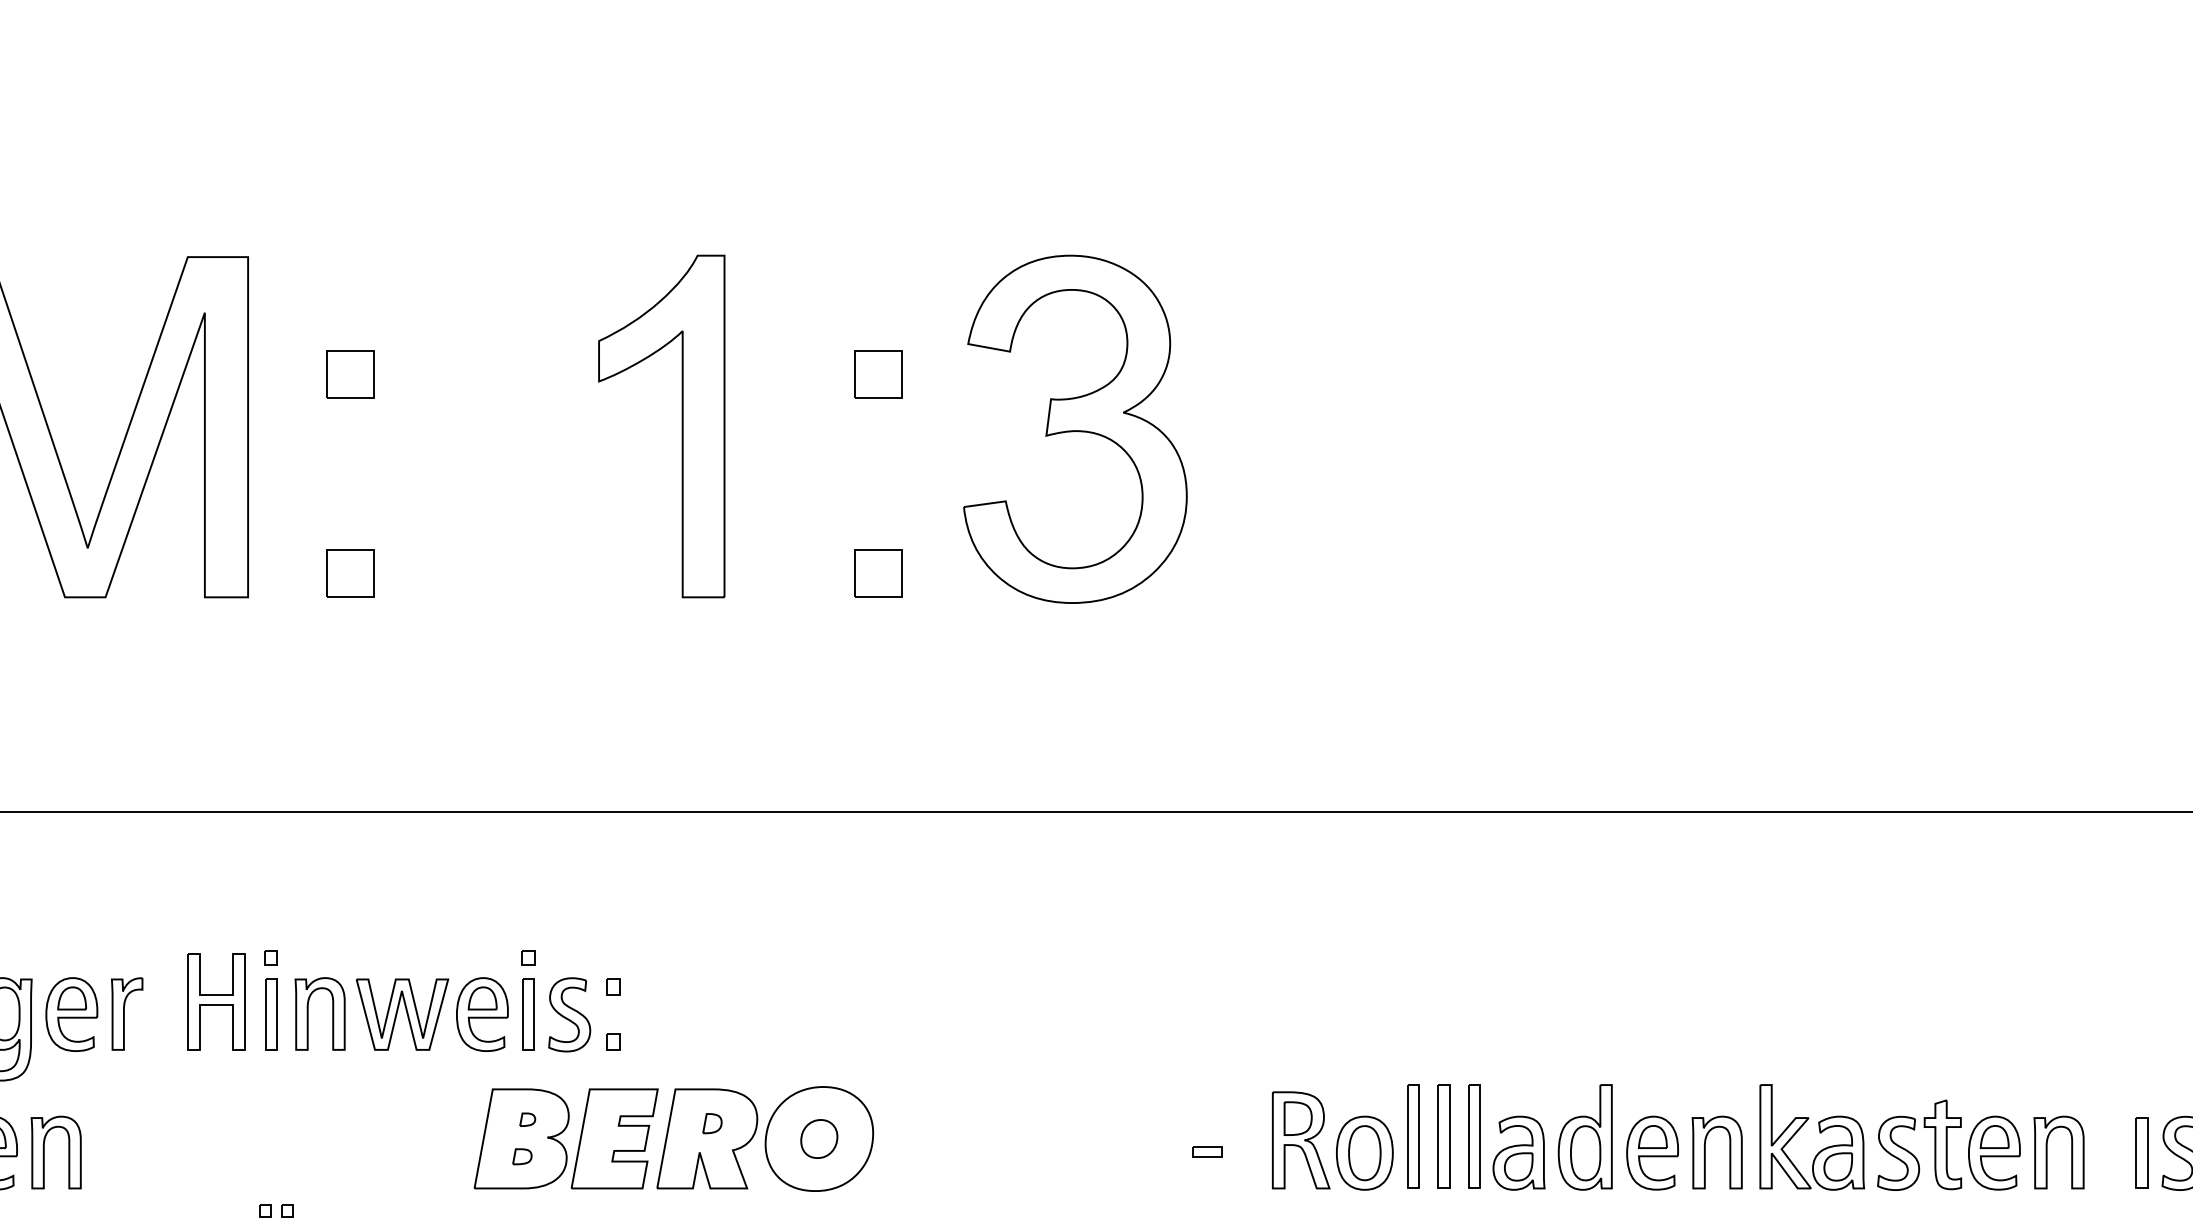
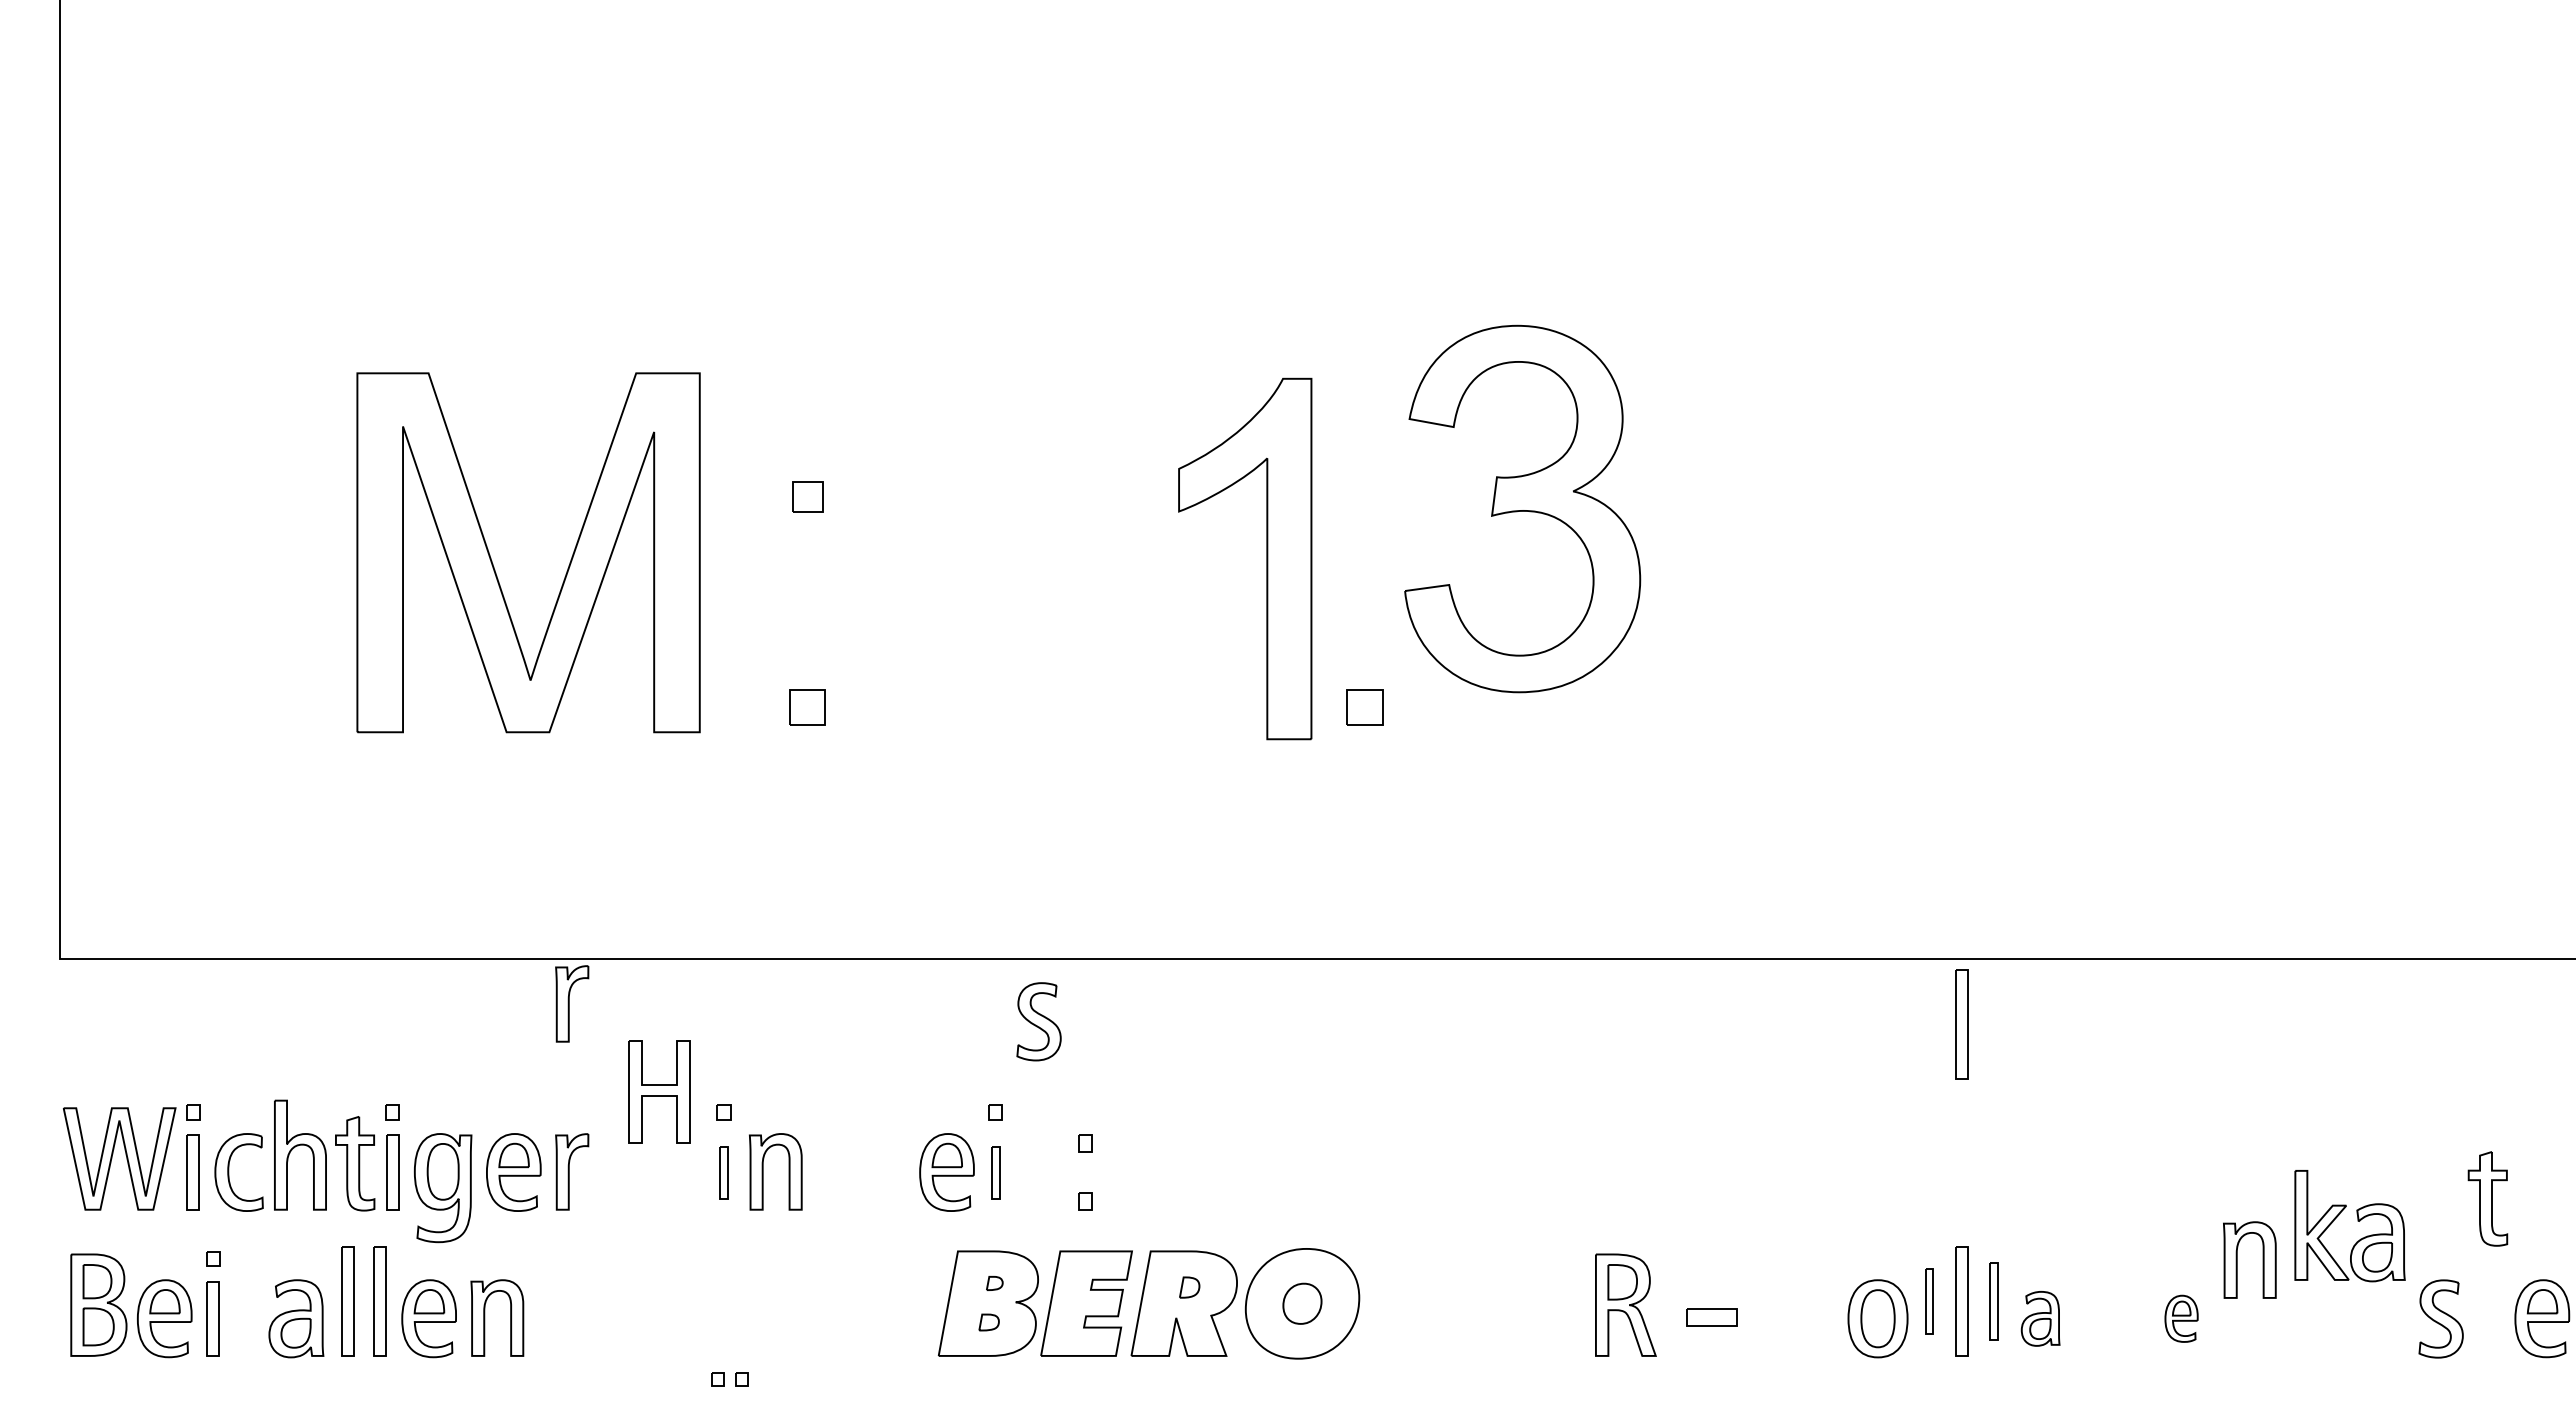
part: (350, 373) -> (807, 496), size x0.6
part: (878, 373) -> (1364, 496), removed
part: (681, 425) -> (1266, 558), moved
part: (1075, 428) -> (1522, 508), moved
part: (350, 572) -> (807, 706), size x0.7
part: (878, 572) -> (1364, 706), size x0.7
part: (127, 854) -> (572, 1003), added
part: (1443, 874) -> (1961, 1024), added
part: (216, 1001) -> (659, 1091), moved
part: (270, 1014) -> (723, 1172), size x0.7
part: (402, 1014) -> (862, 1172), removed
part: (528, 1014) -> (995, 1172), size x0.7
part: (569, 1014) -> (1038, 1021), moved
part: (1819, 1133) -> (2357, 1221), moved
part: (1413, 1136) -> (1929, 1301), size x0.6
part: (1474, 1136) -> (1993, 1301), size x0.7
part: (1585, 1137) -> (2110, 1302), removed
part: (1300, 1139) -> (1625, 1304), moved
part: (1942, 1144) -> (2487, 1198), moved
part: (1207, 1152) -> (1711, 1317), size x1.6
part: (1518, 1152) -> (2040, 1318), size x0.7
part: (1652, 1152) -> (2181, 1318), size x0.6
part: (1705, 1152) -> (2237, 1259), moved

